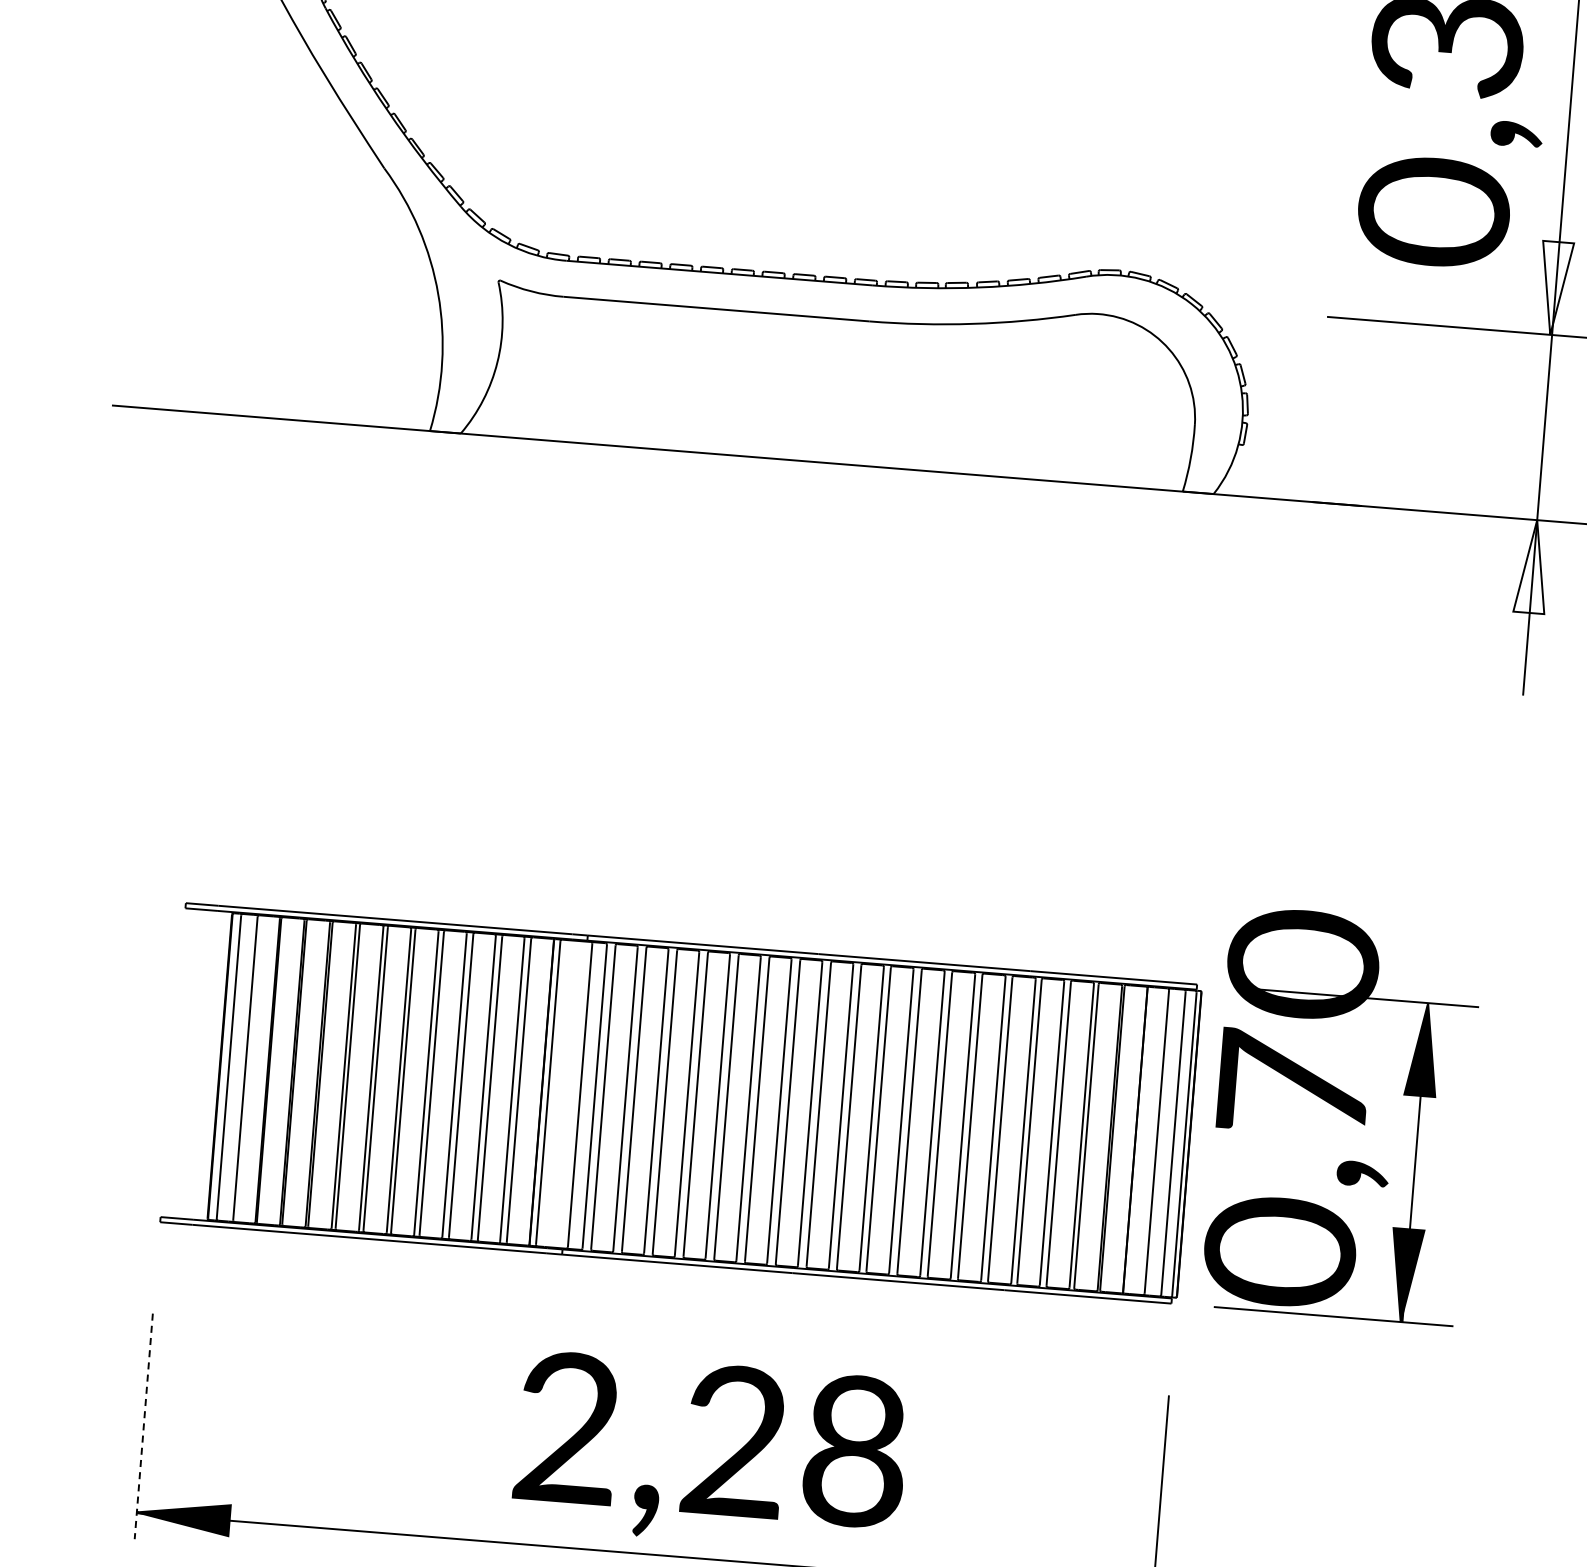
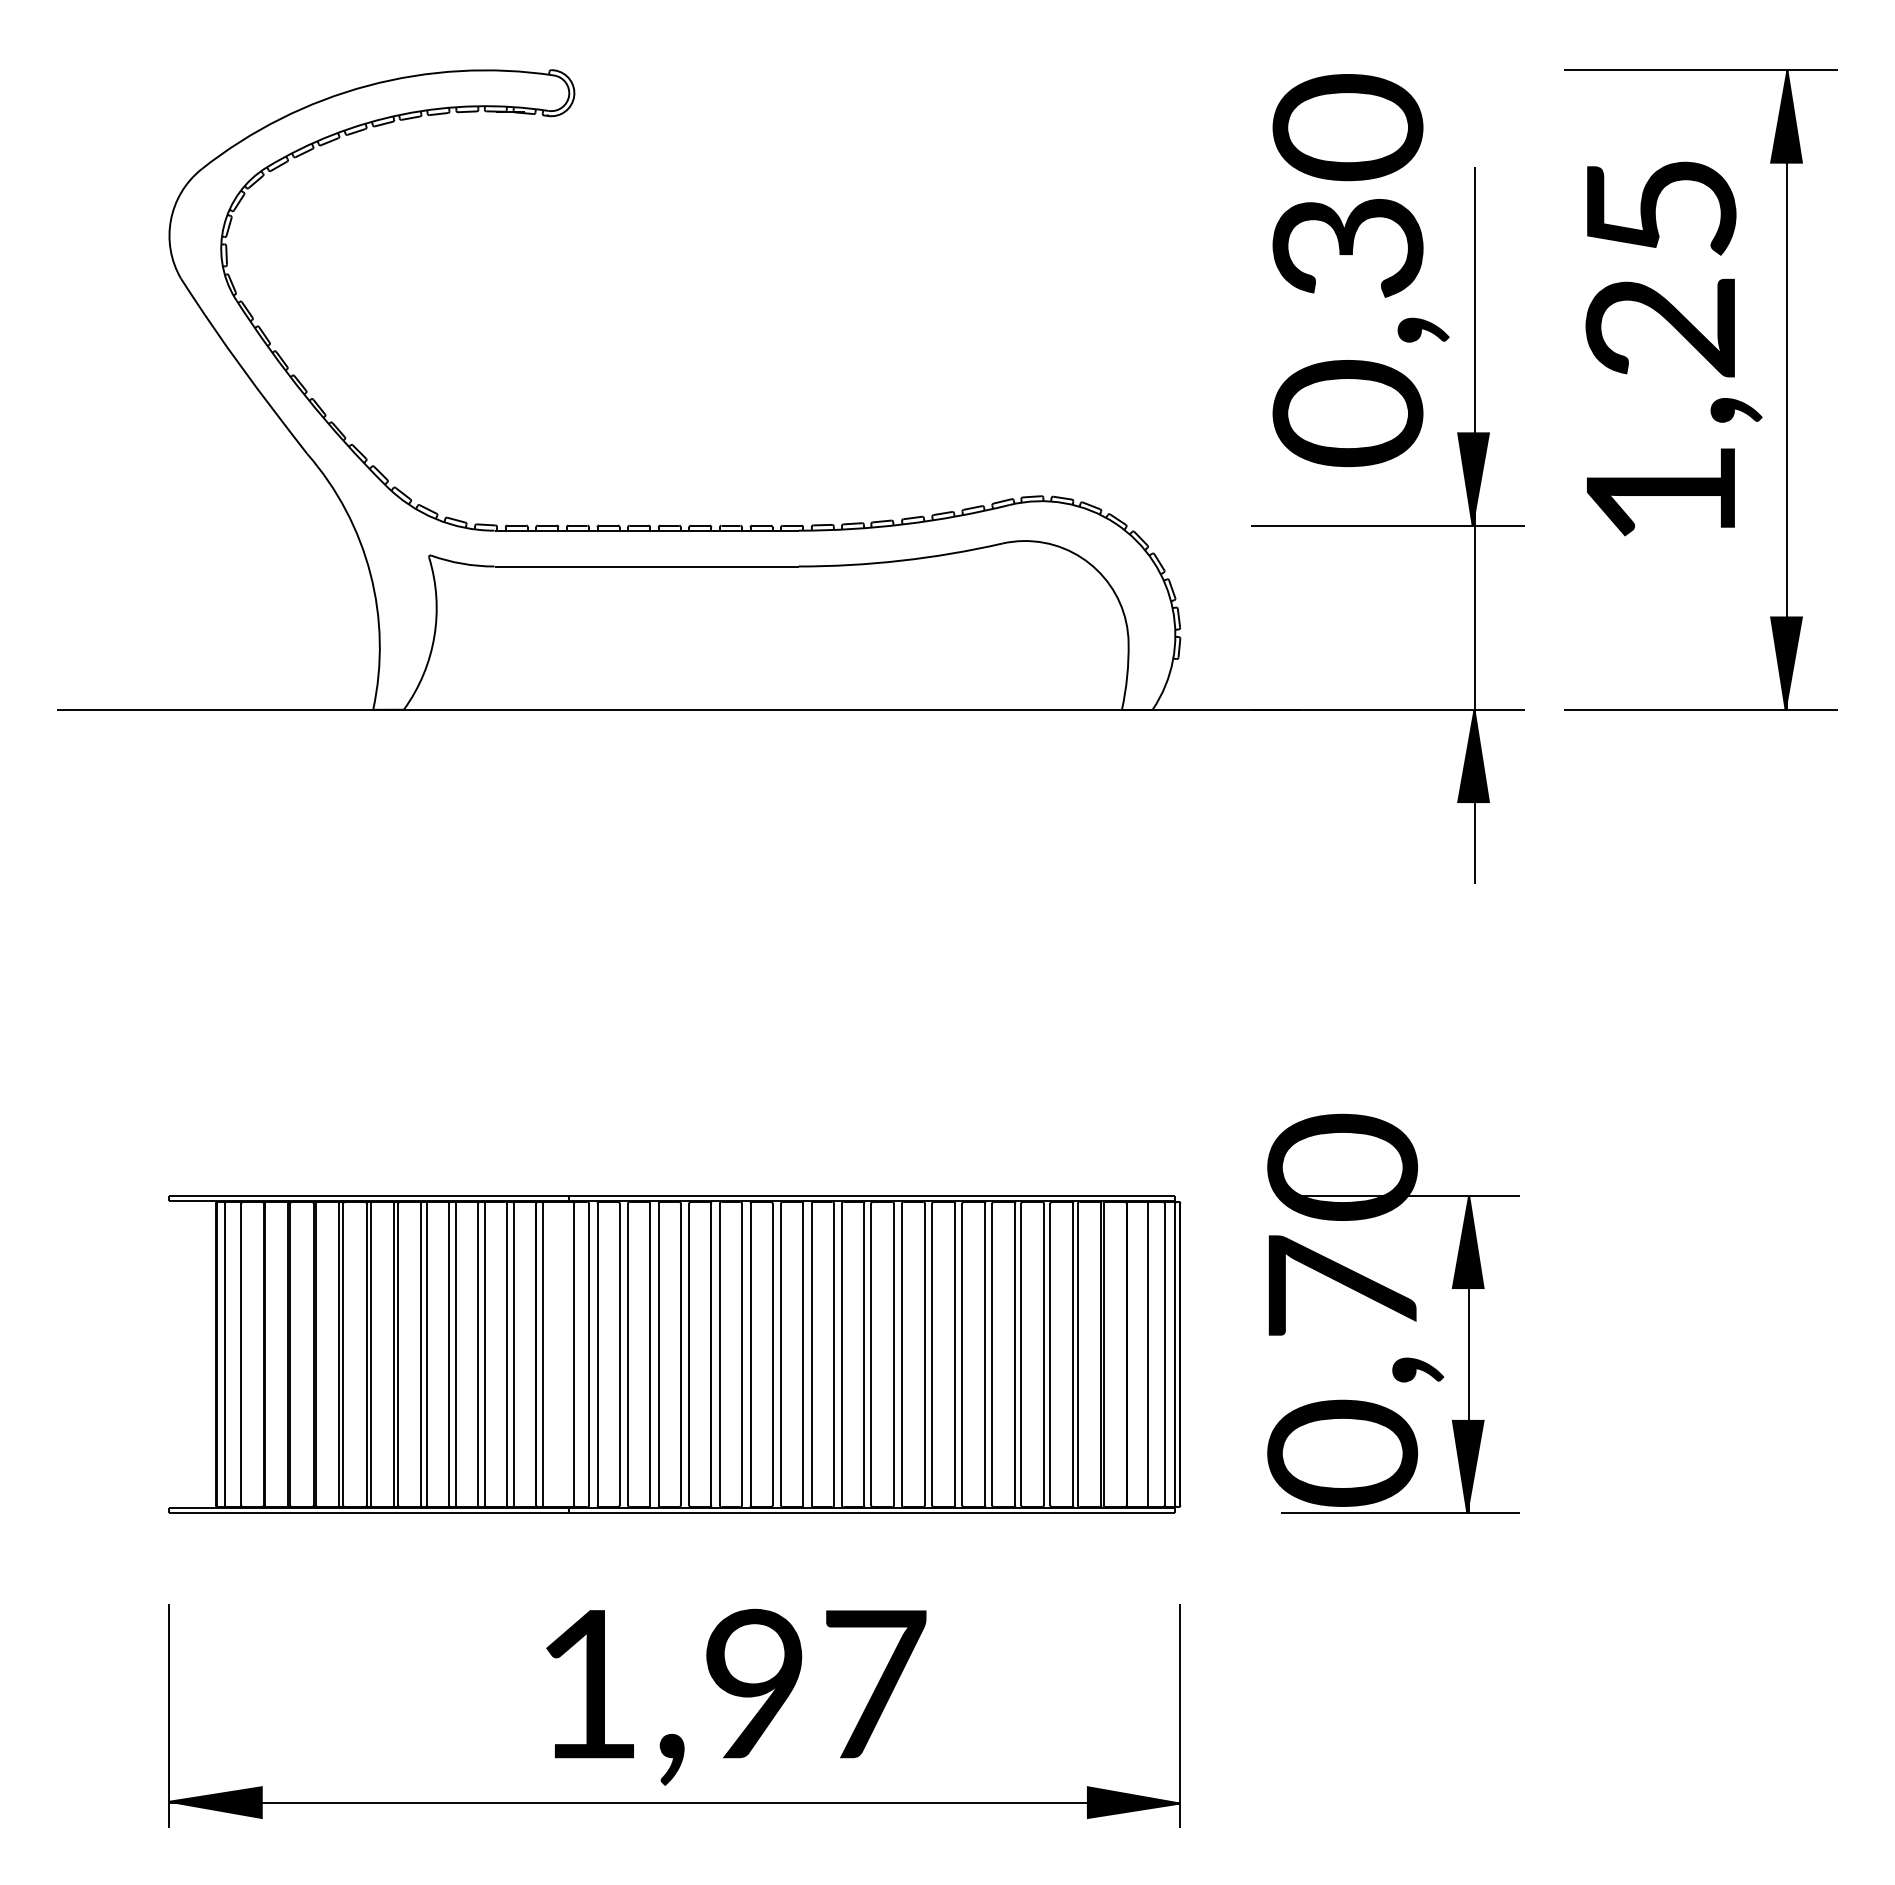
fill: (1554, 288) -> (1473, 479), added
fill: (1532, 566) -> (1473, 755), added
part: (1342, 1115) -> (1393, 1313), moved
line: (143, 1426) -> (169, 1716), dashed -> solid
text: (712, 1439) -> (732, 1683), 2,28 -> 1,97

